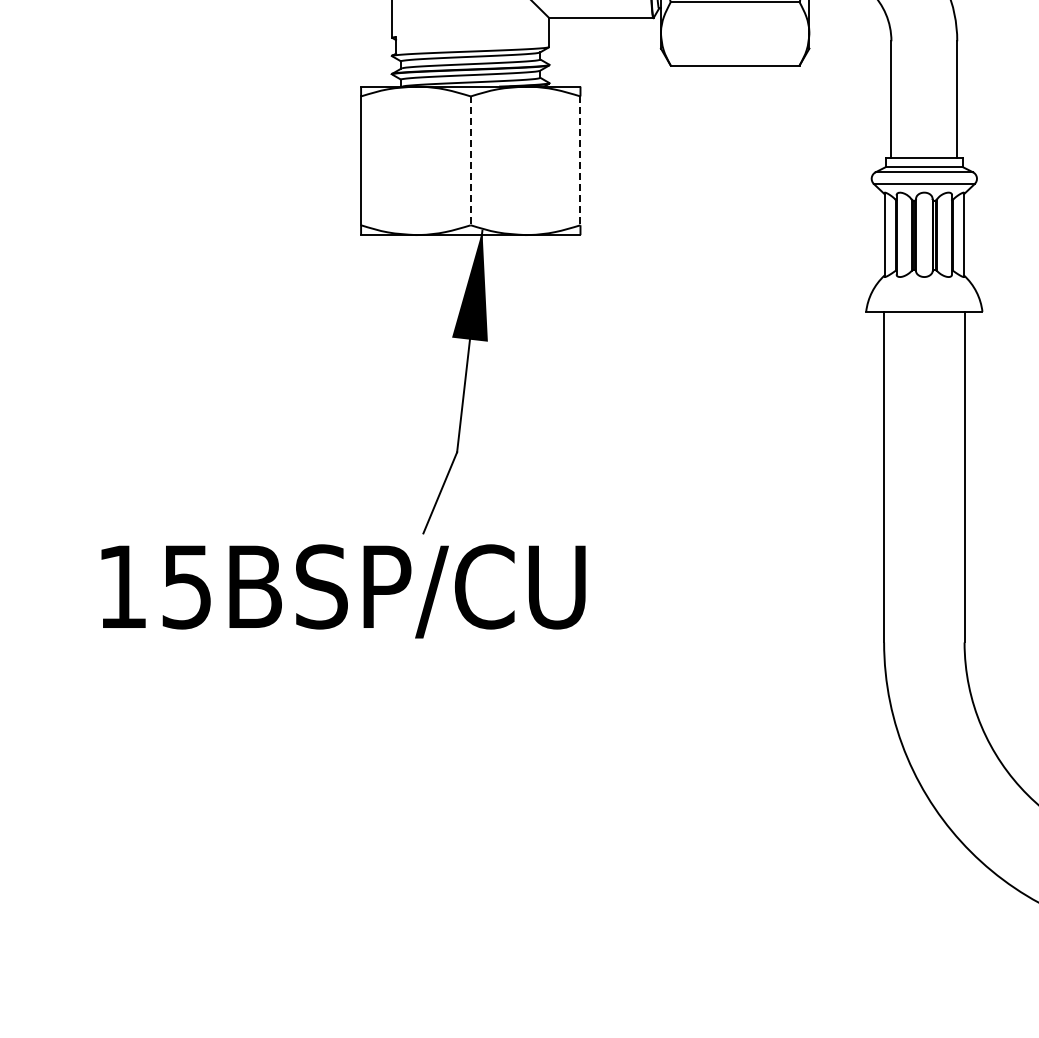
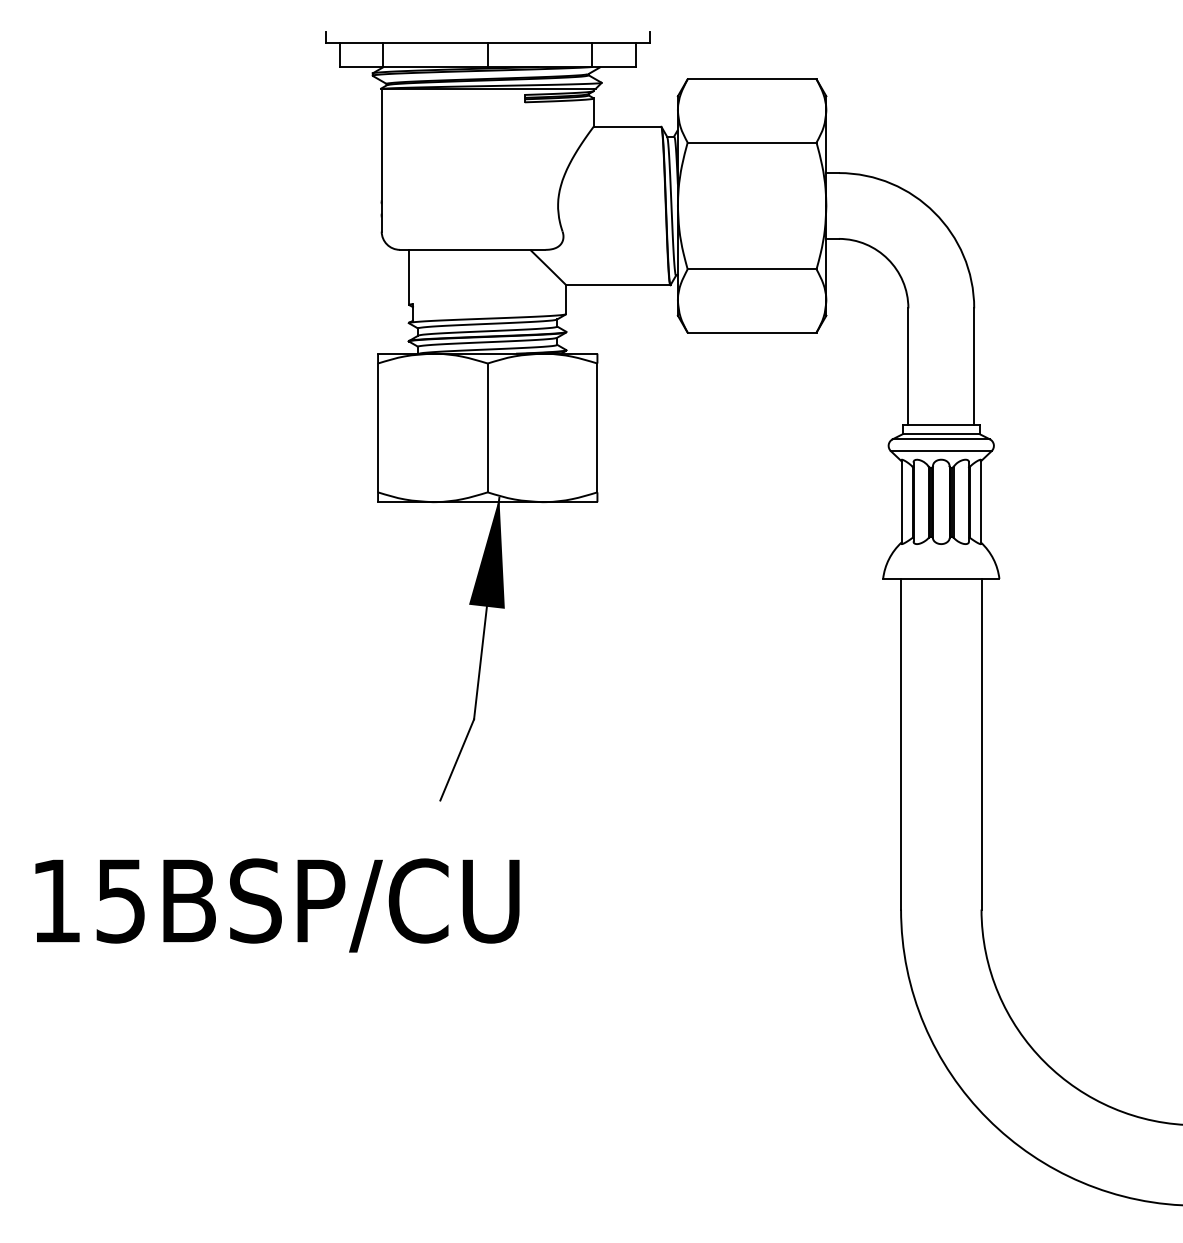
line: (470, 161) -> (487, 428), dashed -> solid
line: (580, 161) -> (597, 428), dashed -> solid
text: (343, 591) -> (277, 905), moved

